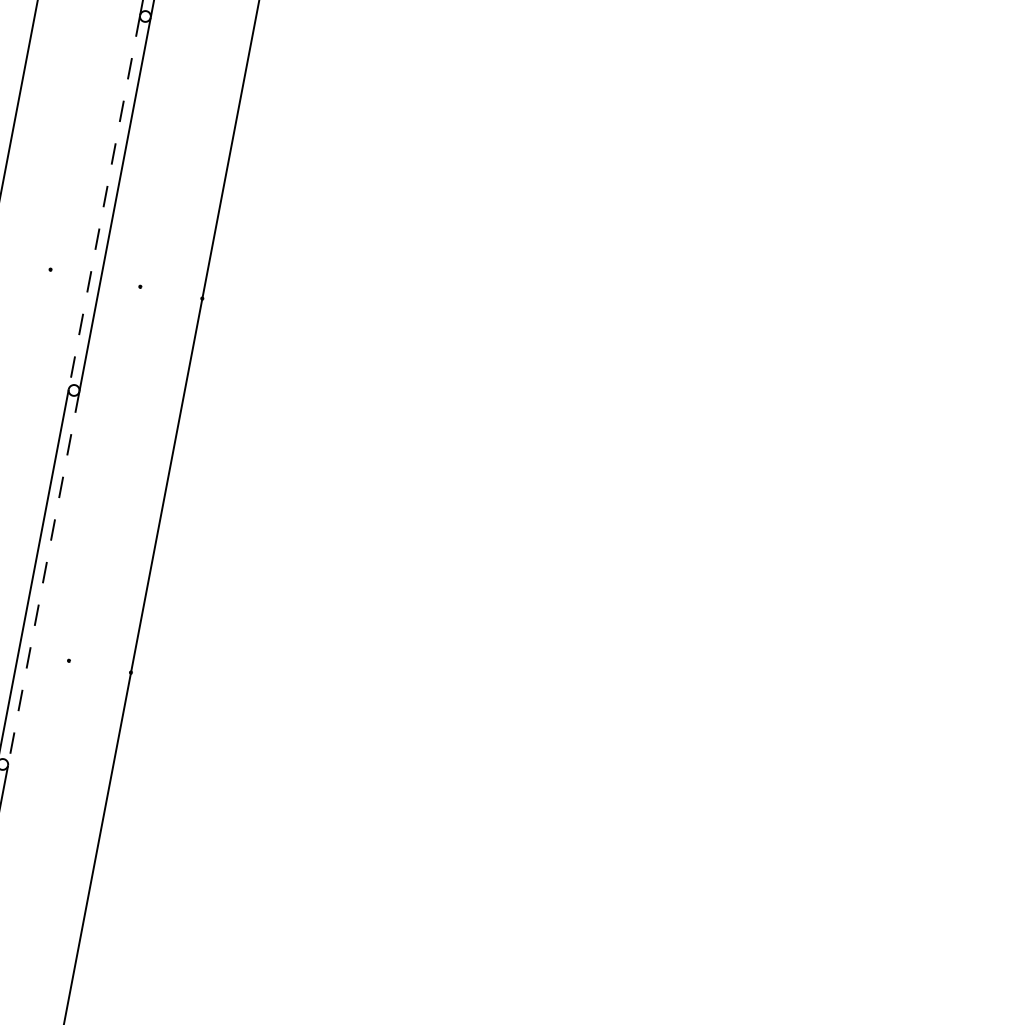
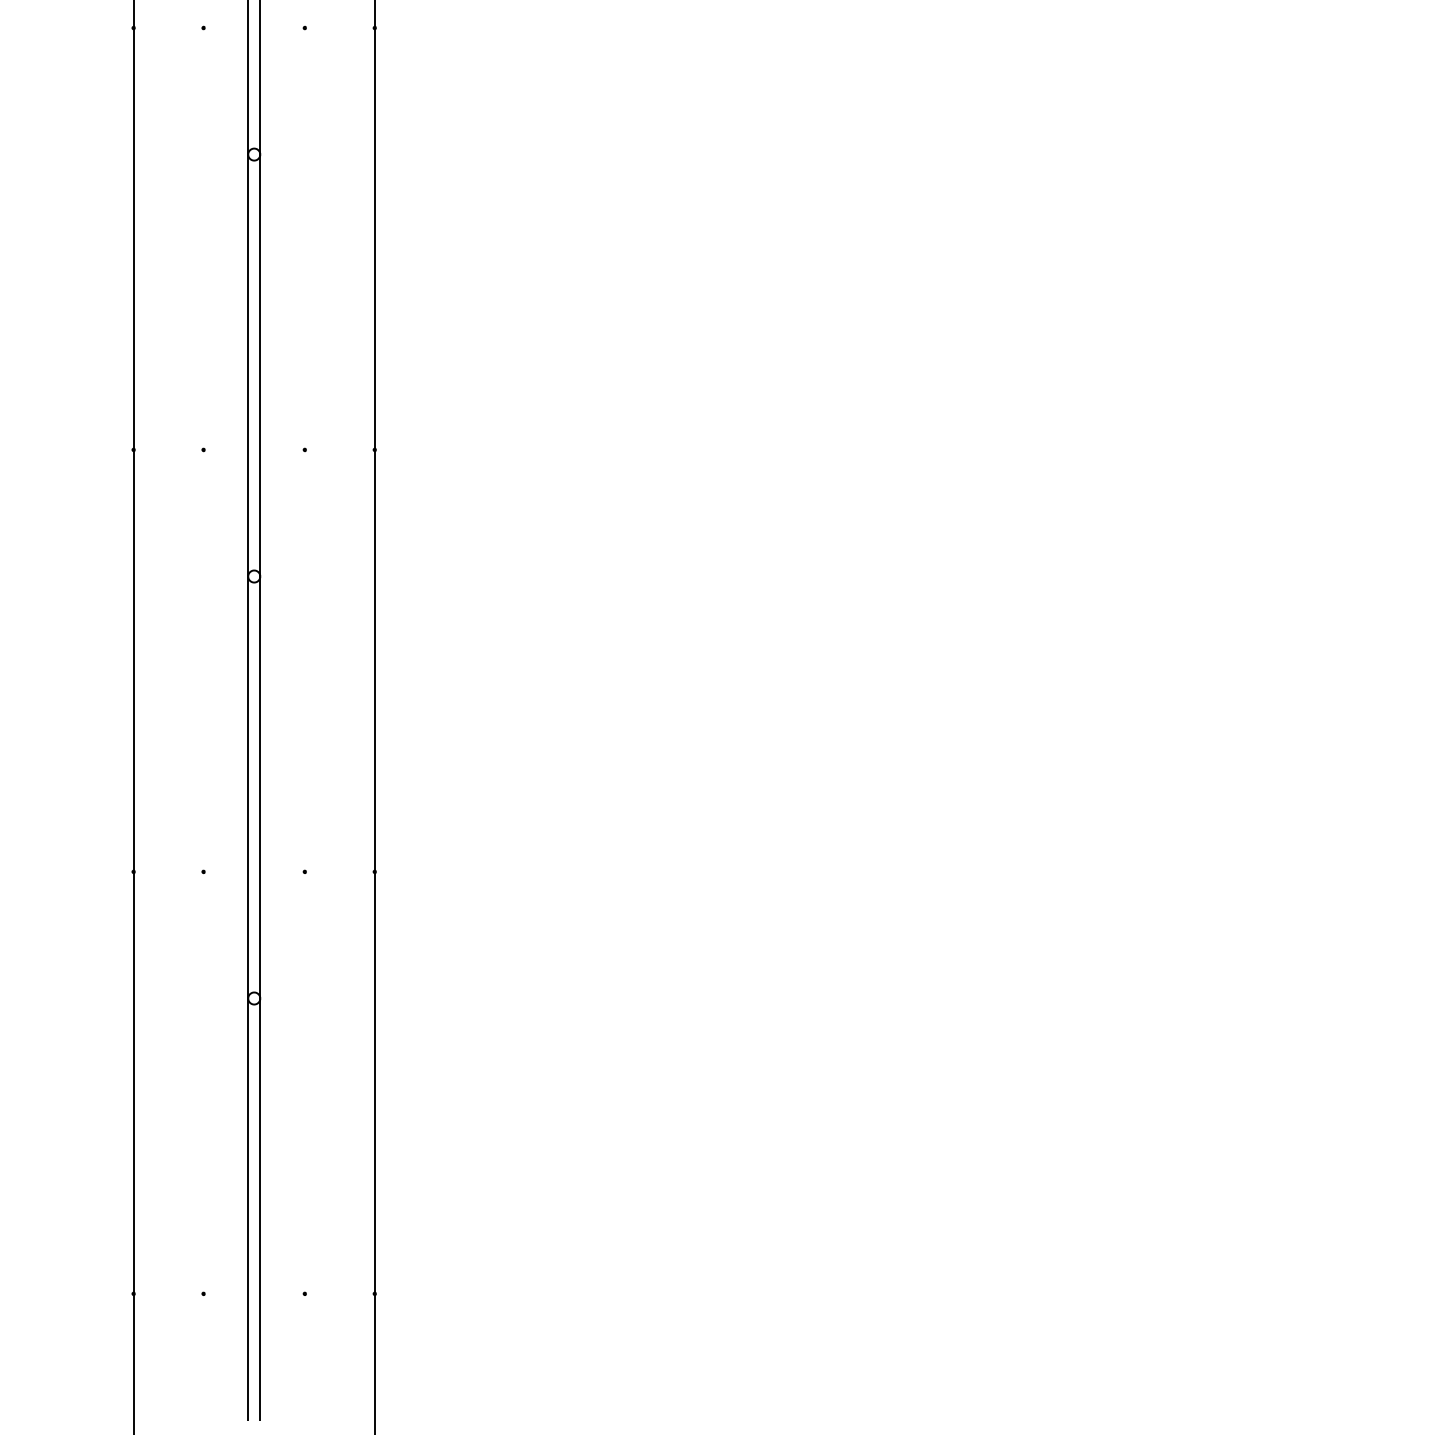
line: (104, 202) -> (248, 365), dashed -> solid
line: (43, 578) -> (260, 787), dashed -> solid

